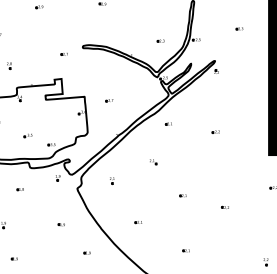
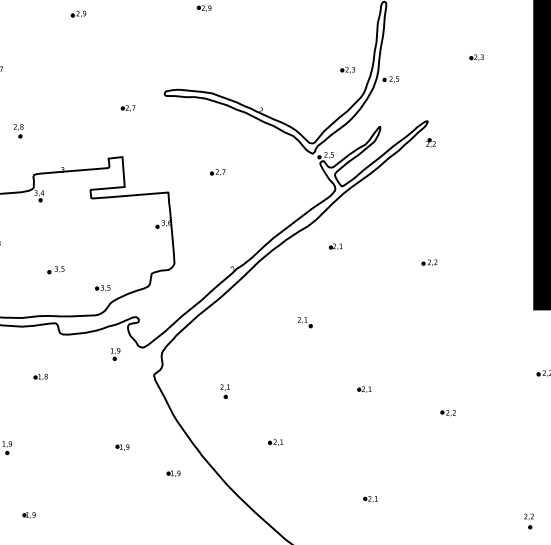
part: (160, 40) -> (347, 68), moved
part: (109, 100) -> (217, 172), moved
part: (112, 180) -> (225, 390), moved
part: (86, 252) -> (172, 472), moved

